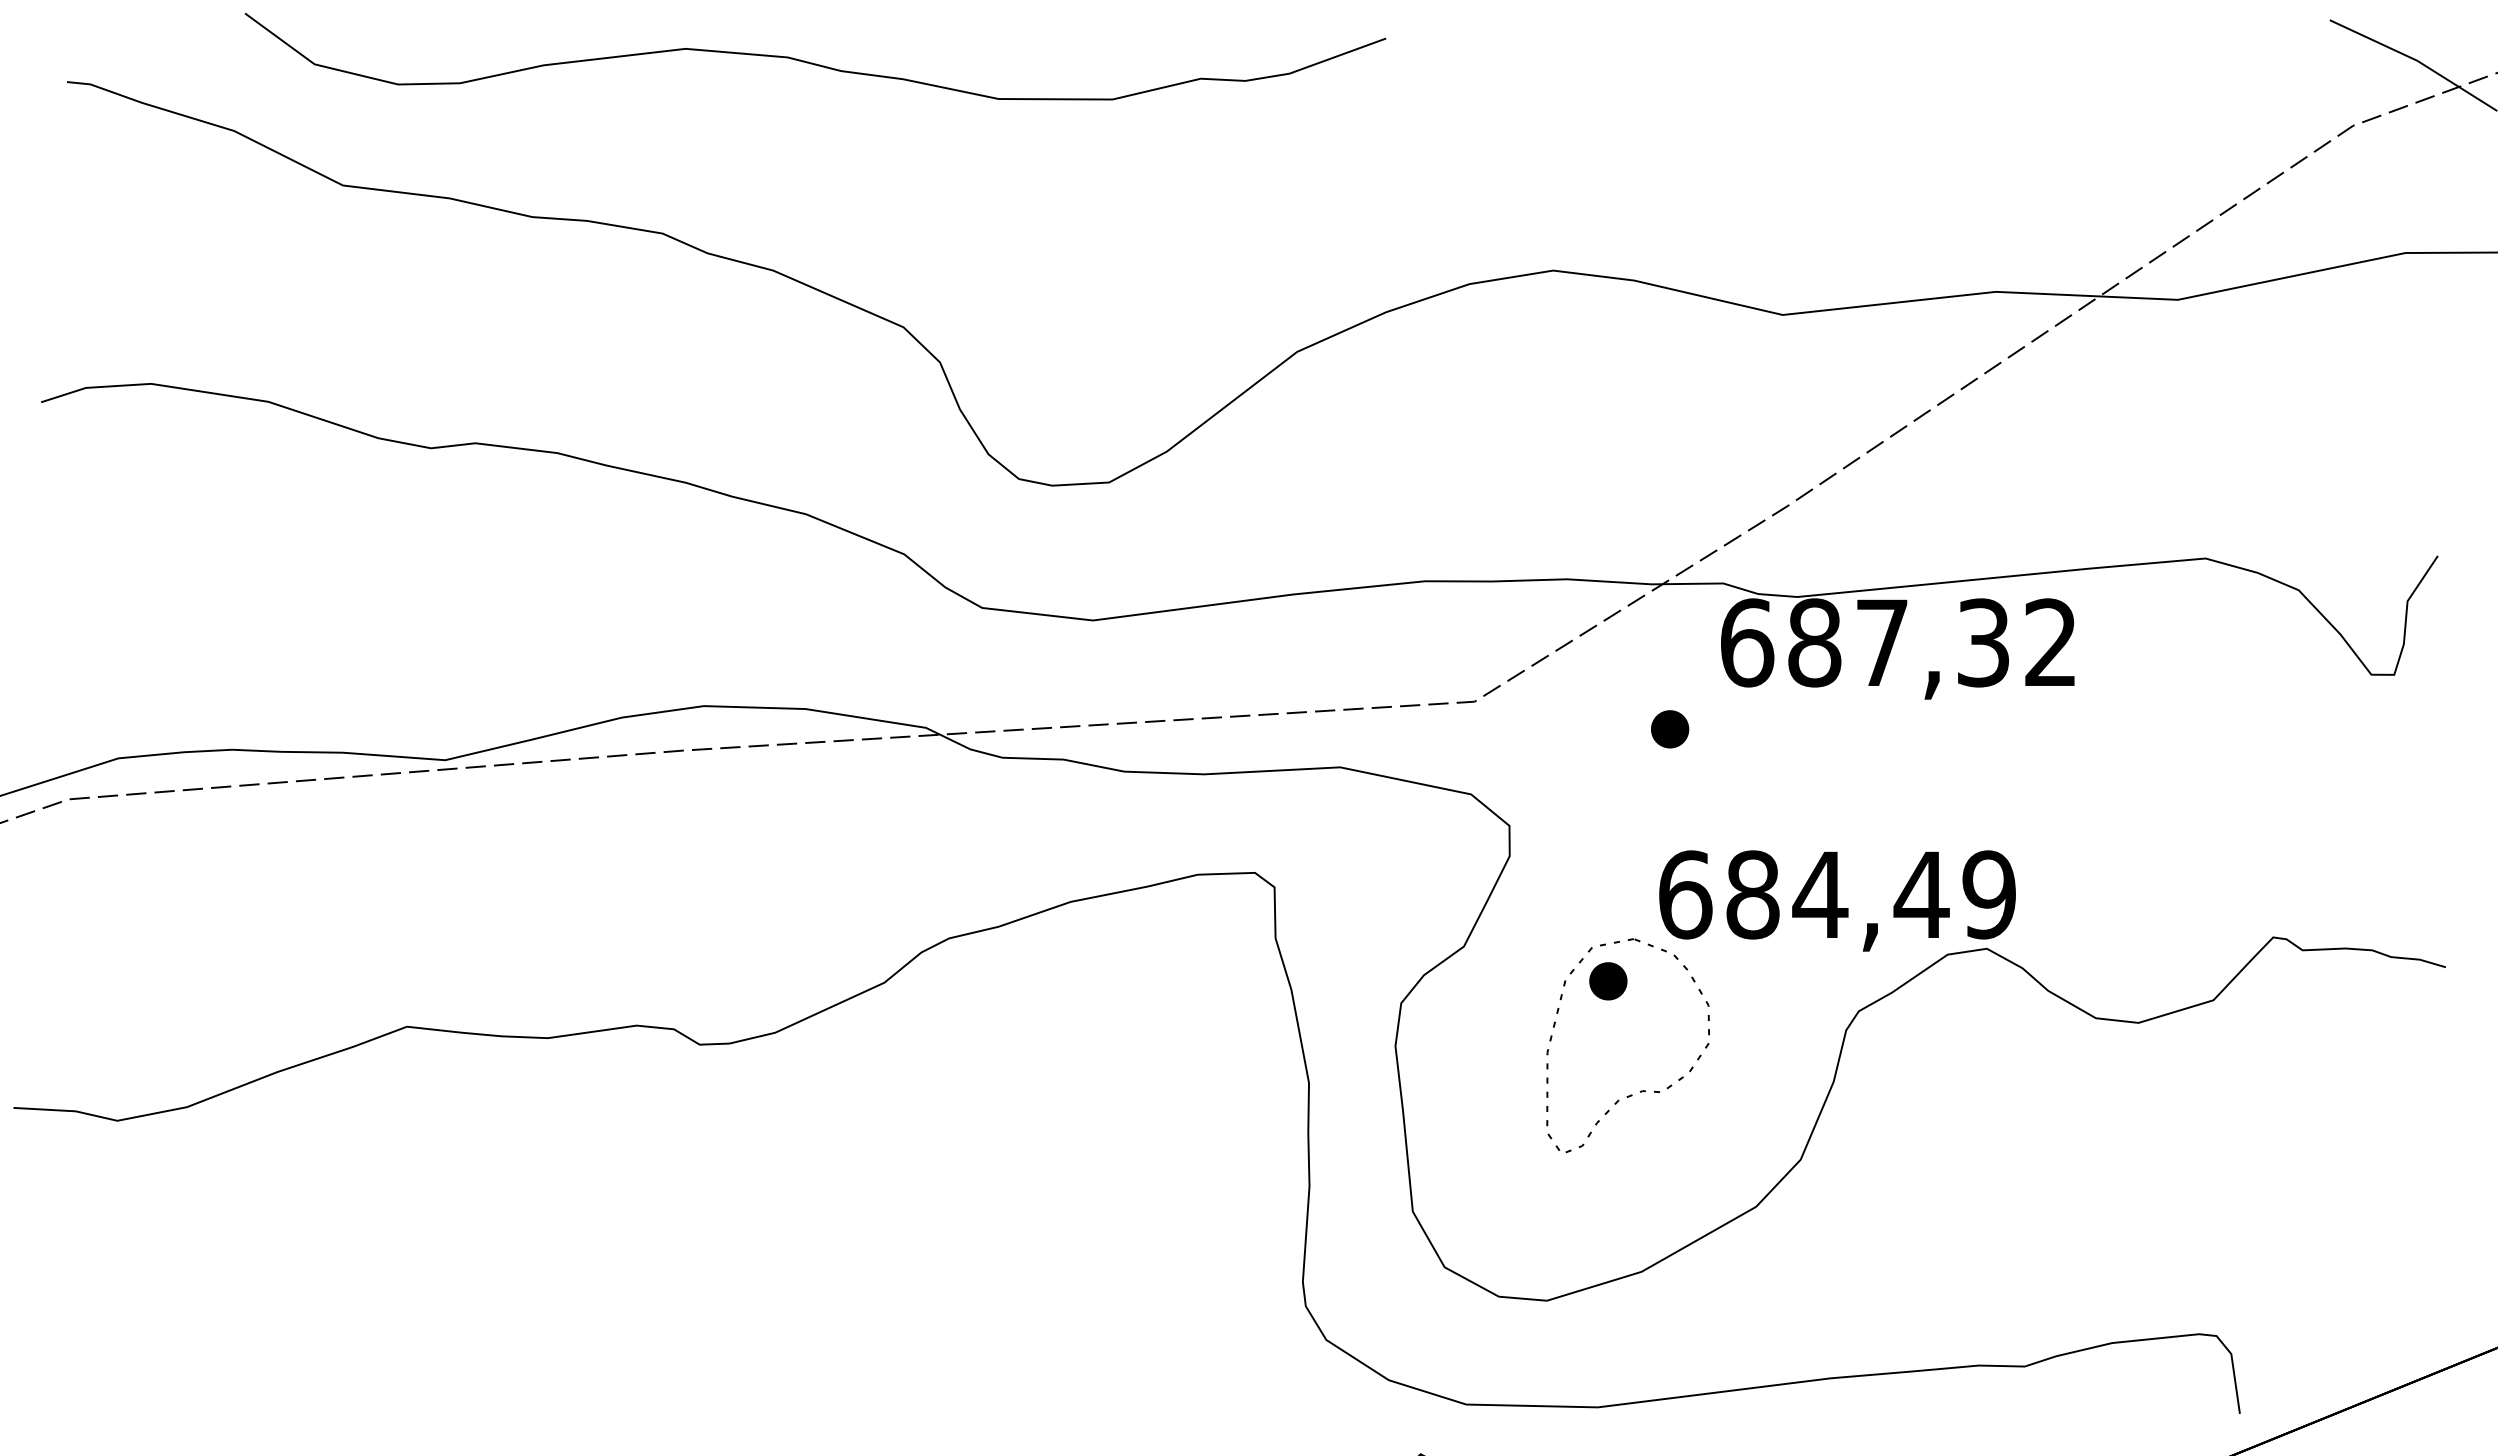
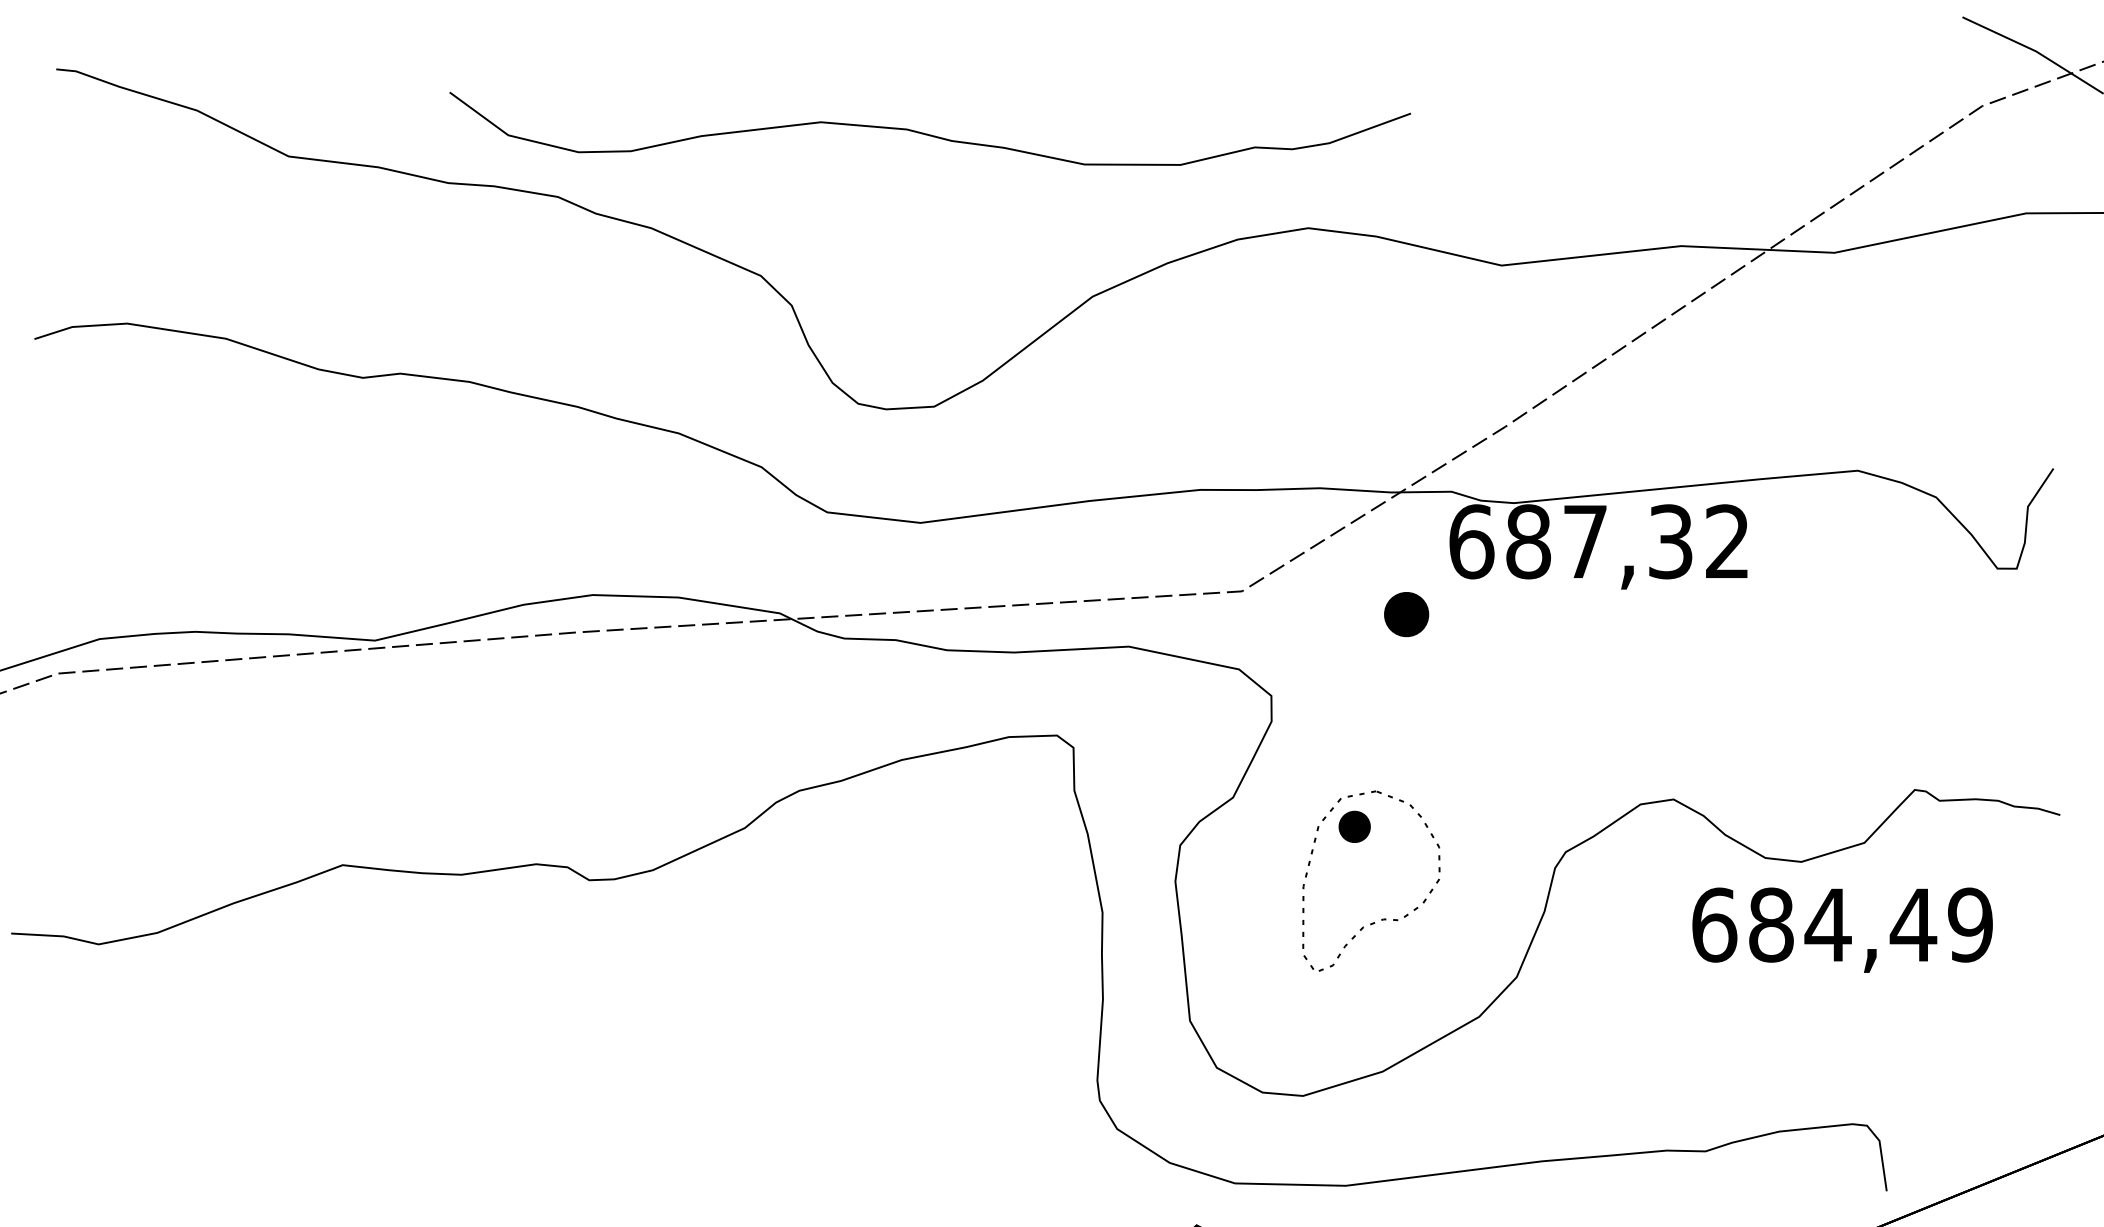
curve: (812, 62) -> (927, 133), moved
part: (1670, 729) -> (1407, 614), size x1.4
text: (1837, 900) -> (1842, 929), moved

